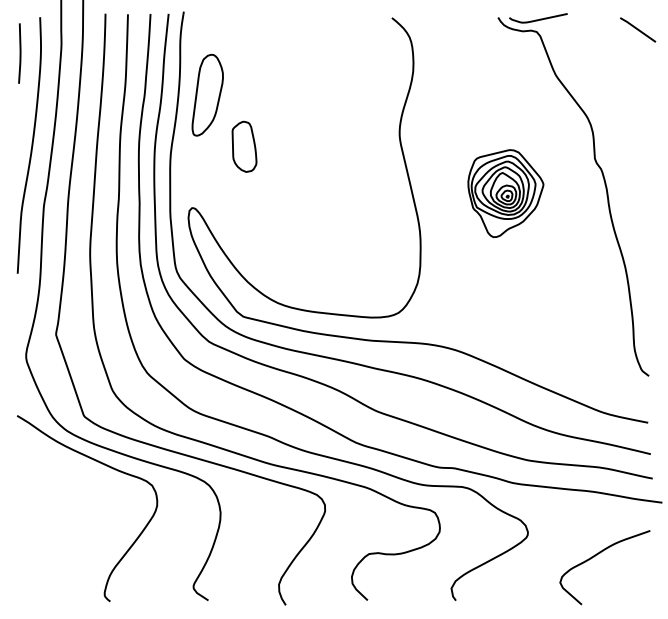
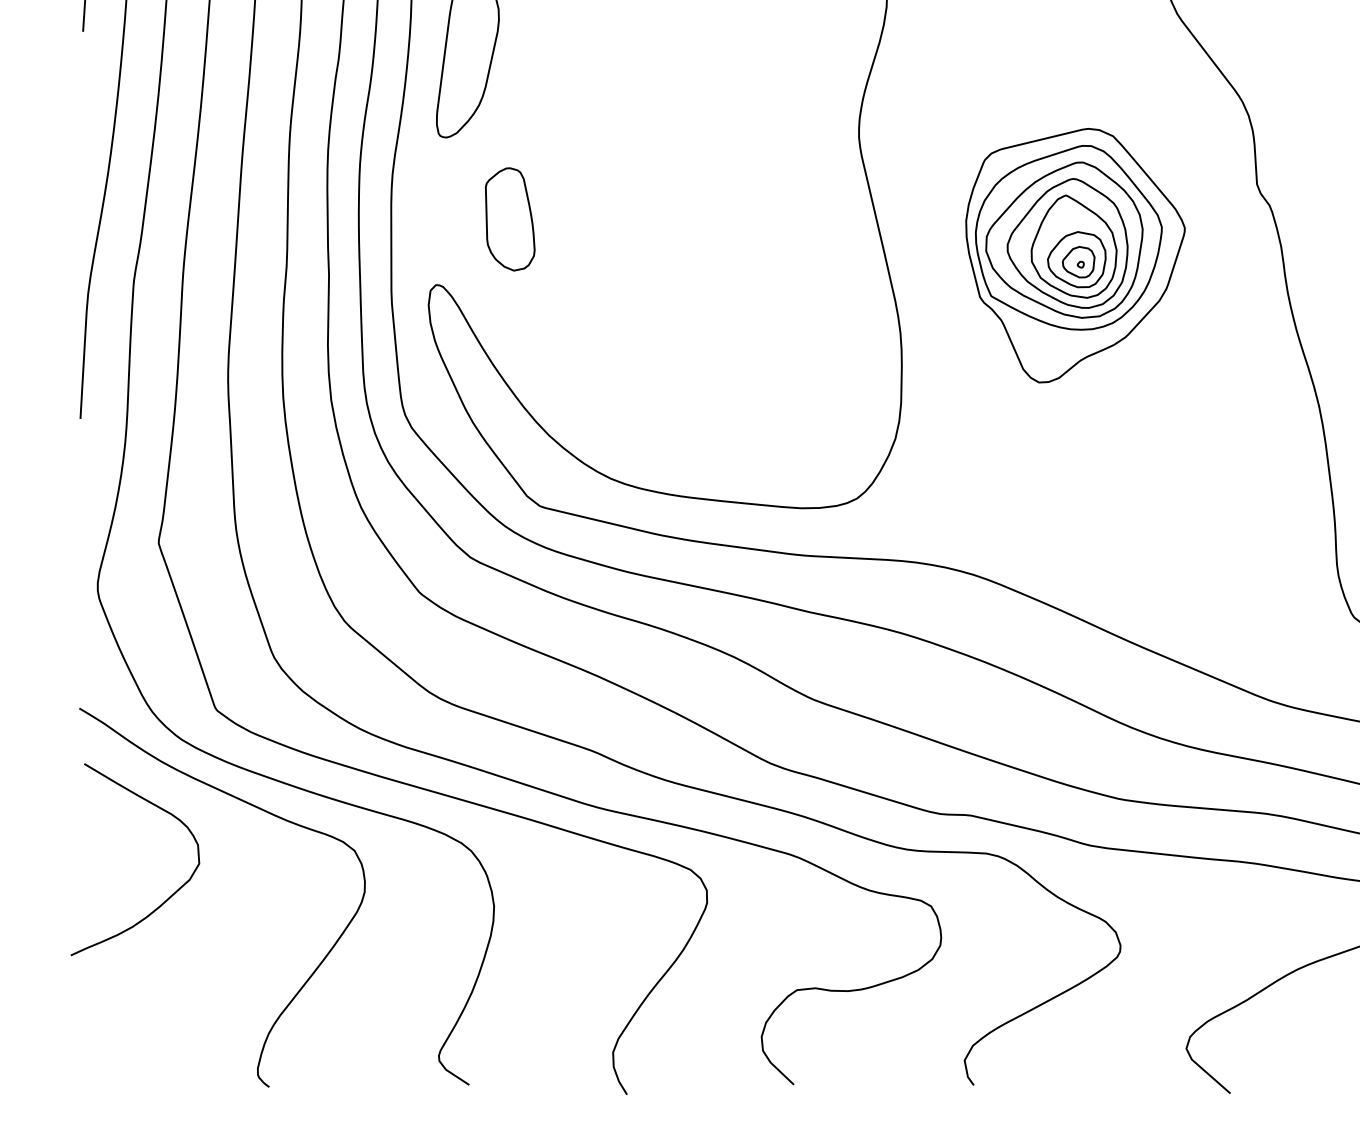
part: (244, 146) -> (510, 218), moved
part: (505, 193) -> (1074, 255), size x1.43
curve: (62, 506) -> (171, 893), added

